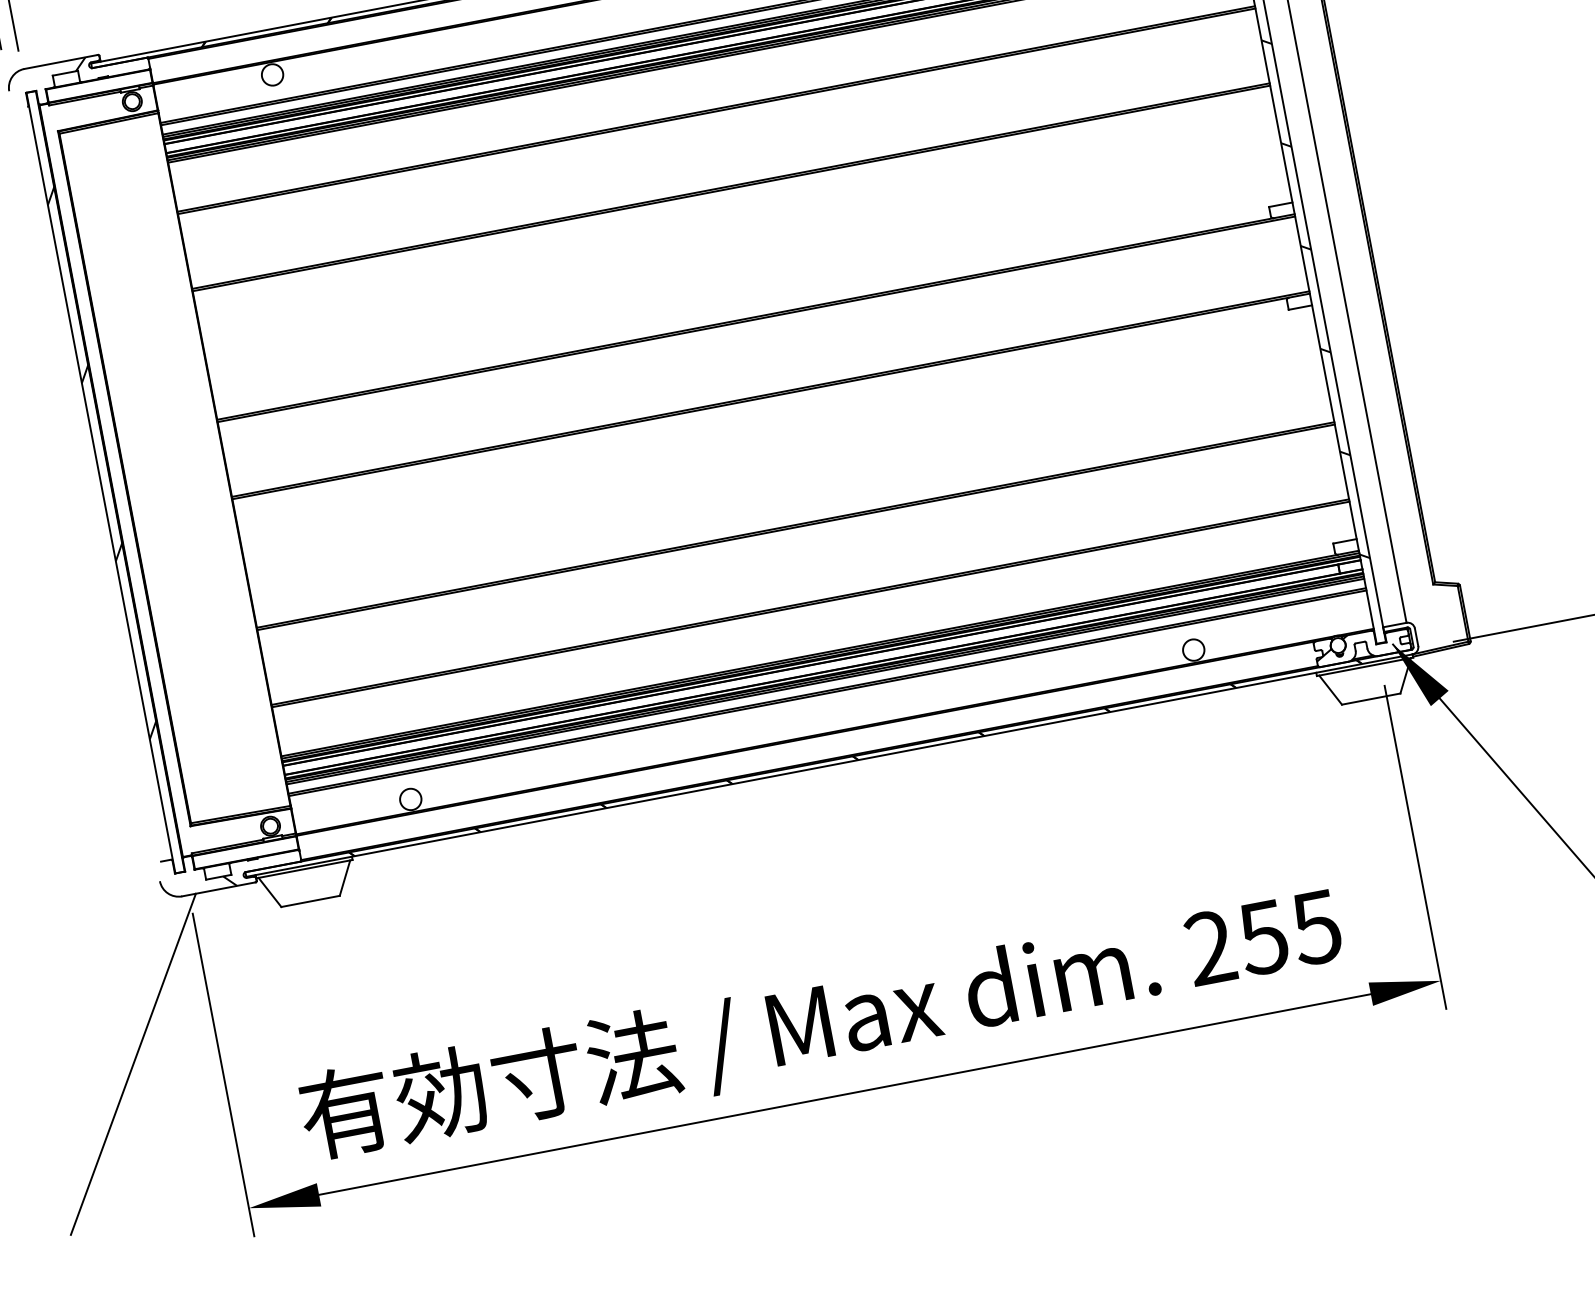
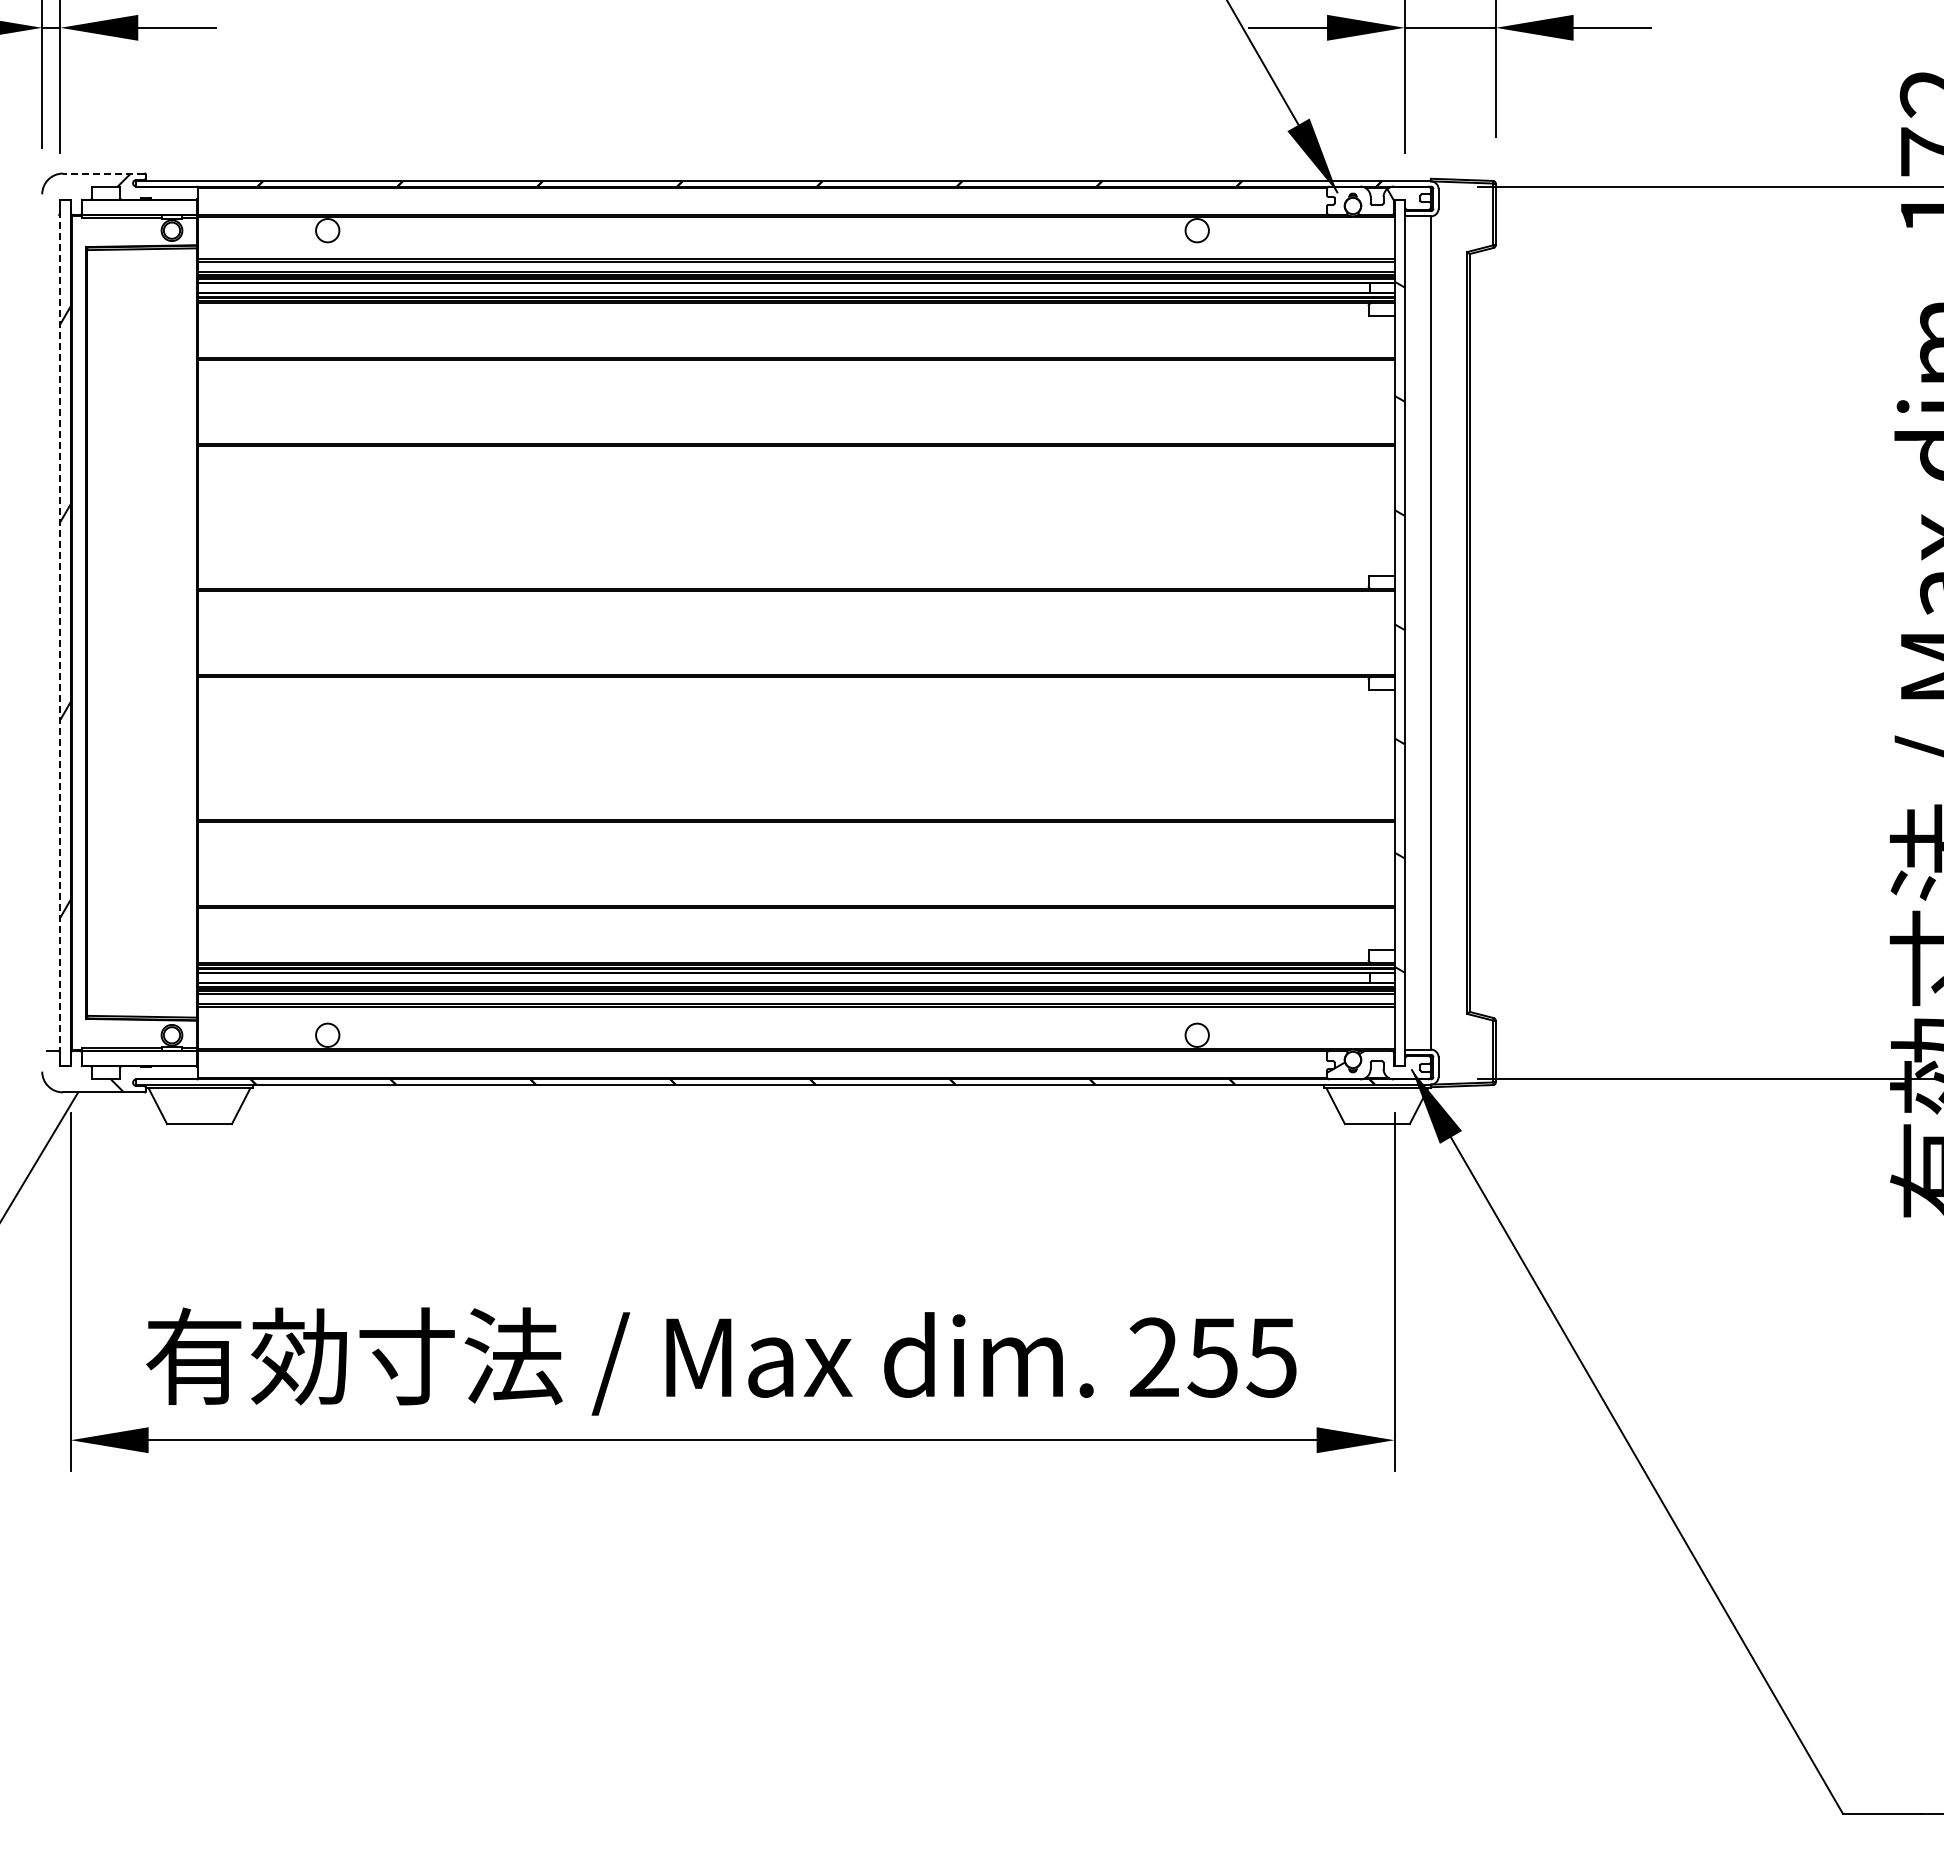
line: (60, 61) -> (103, 173), solid -> dashed
line: (101, 483) -> (60, 633), solid -> dashed

